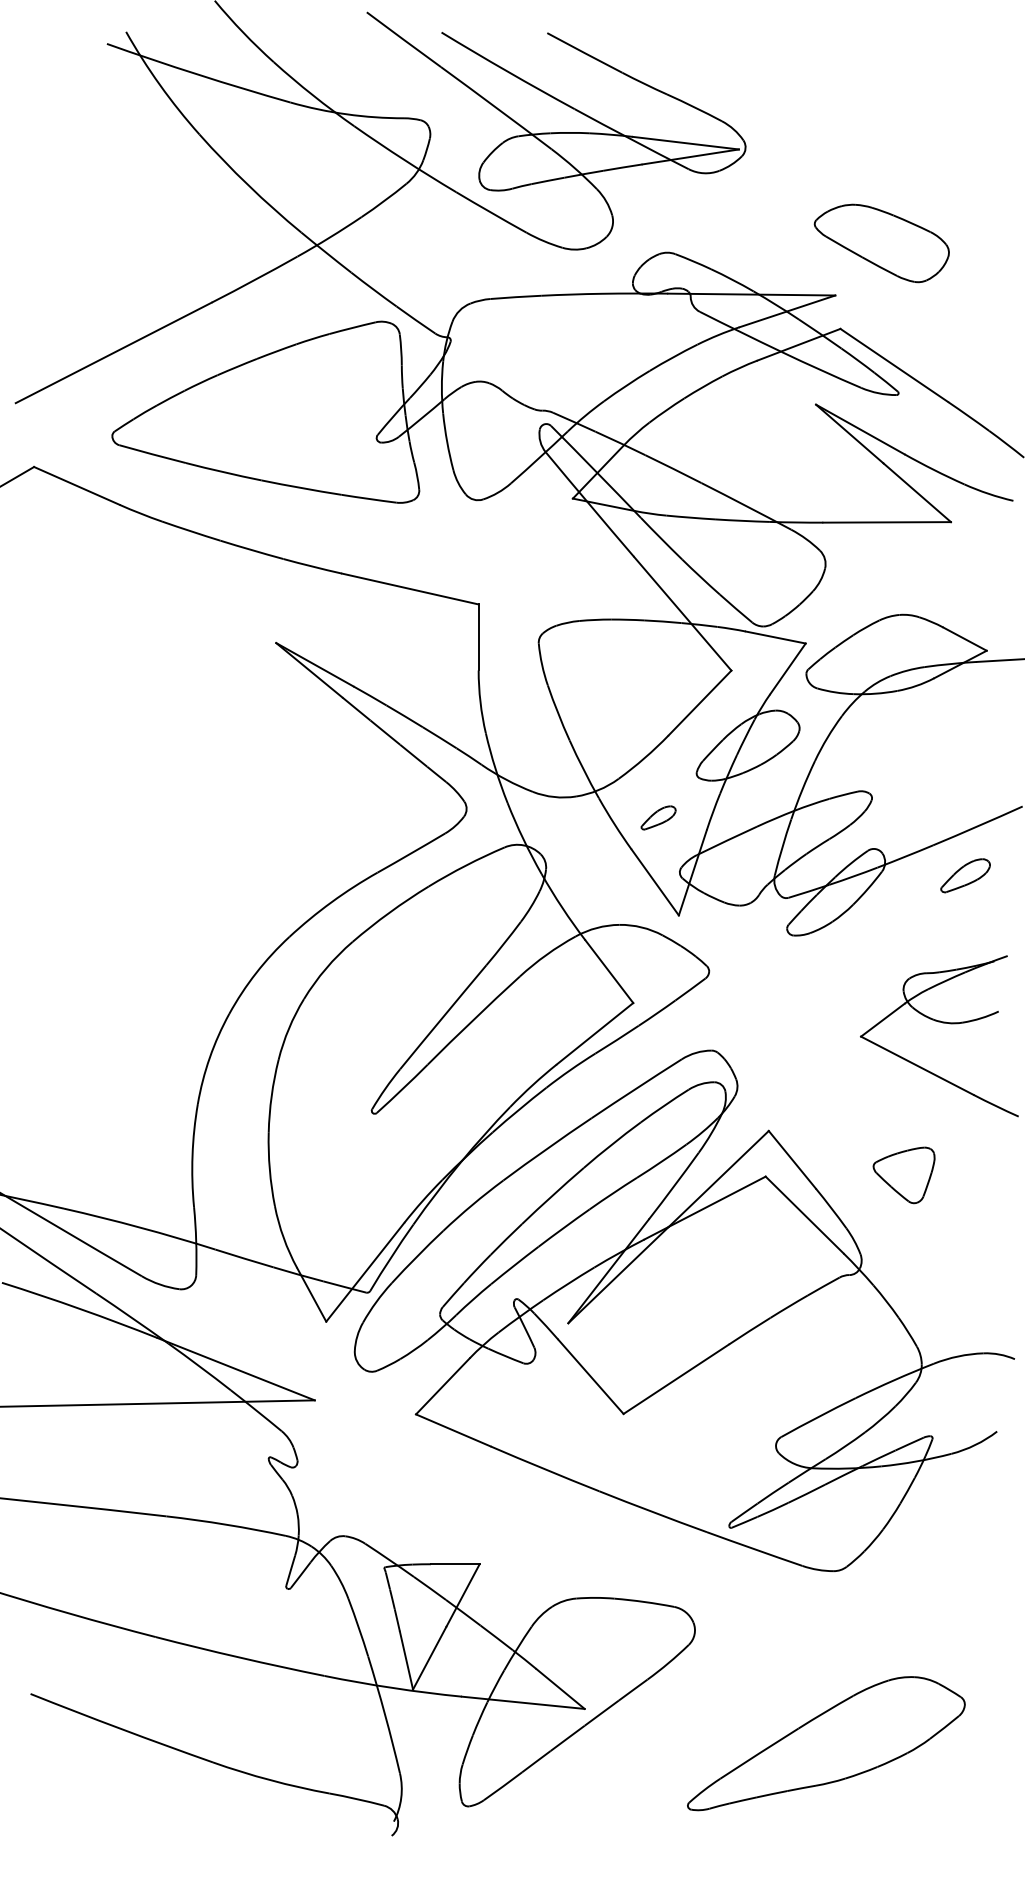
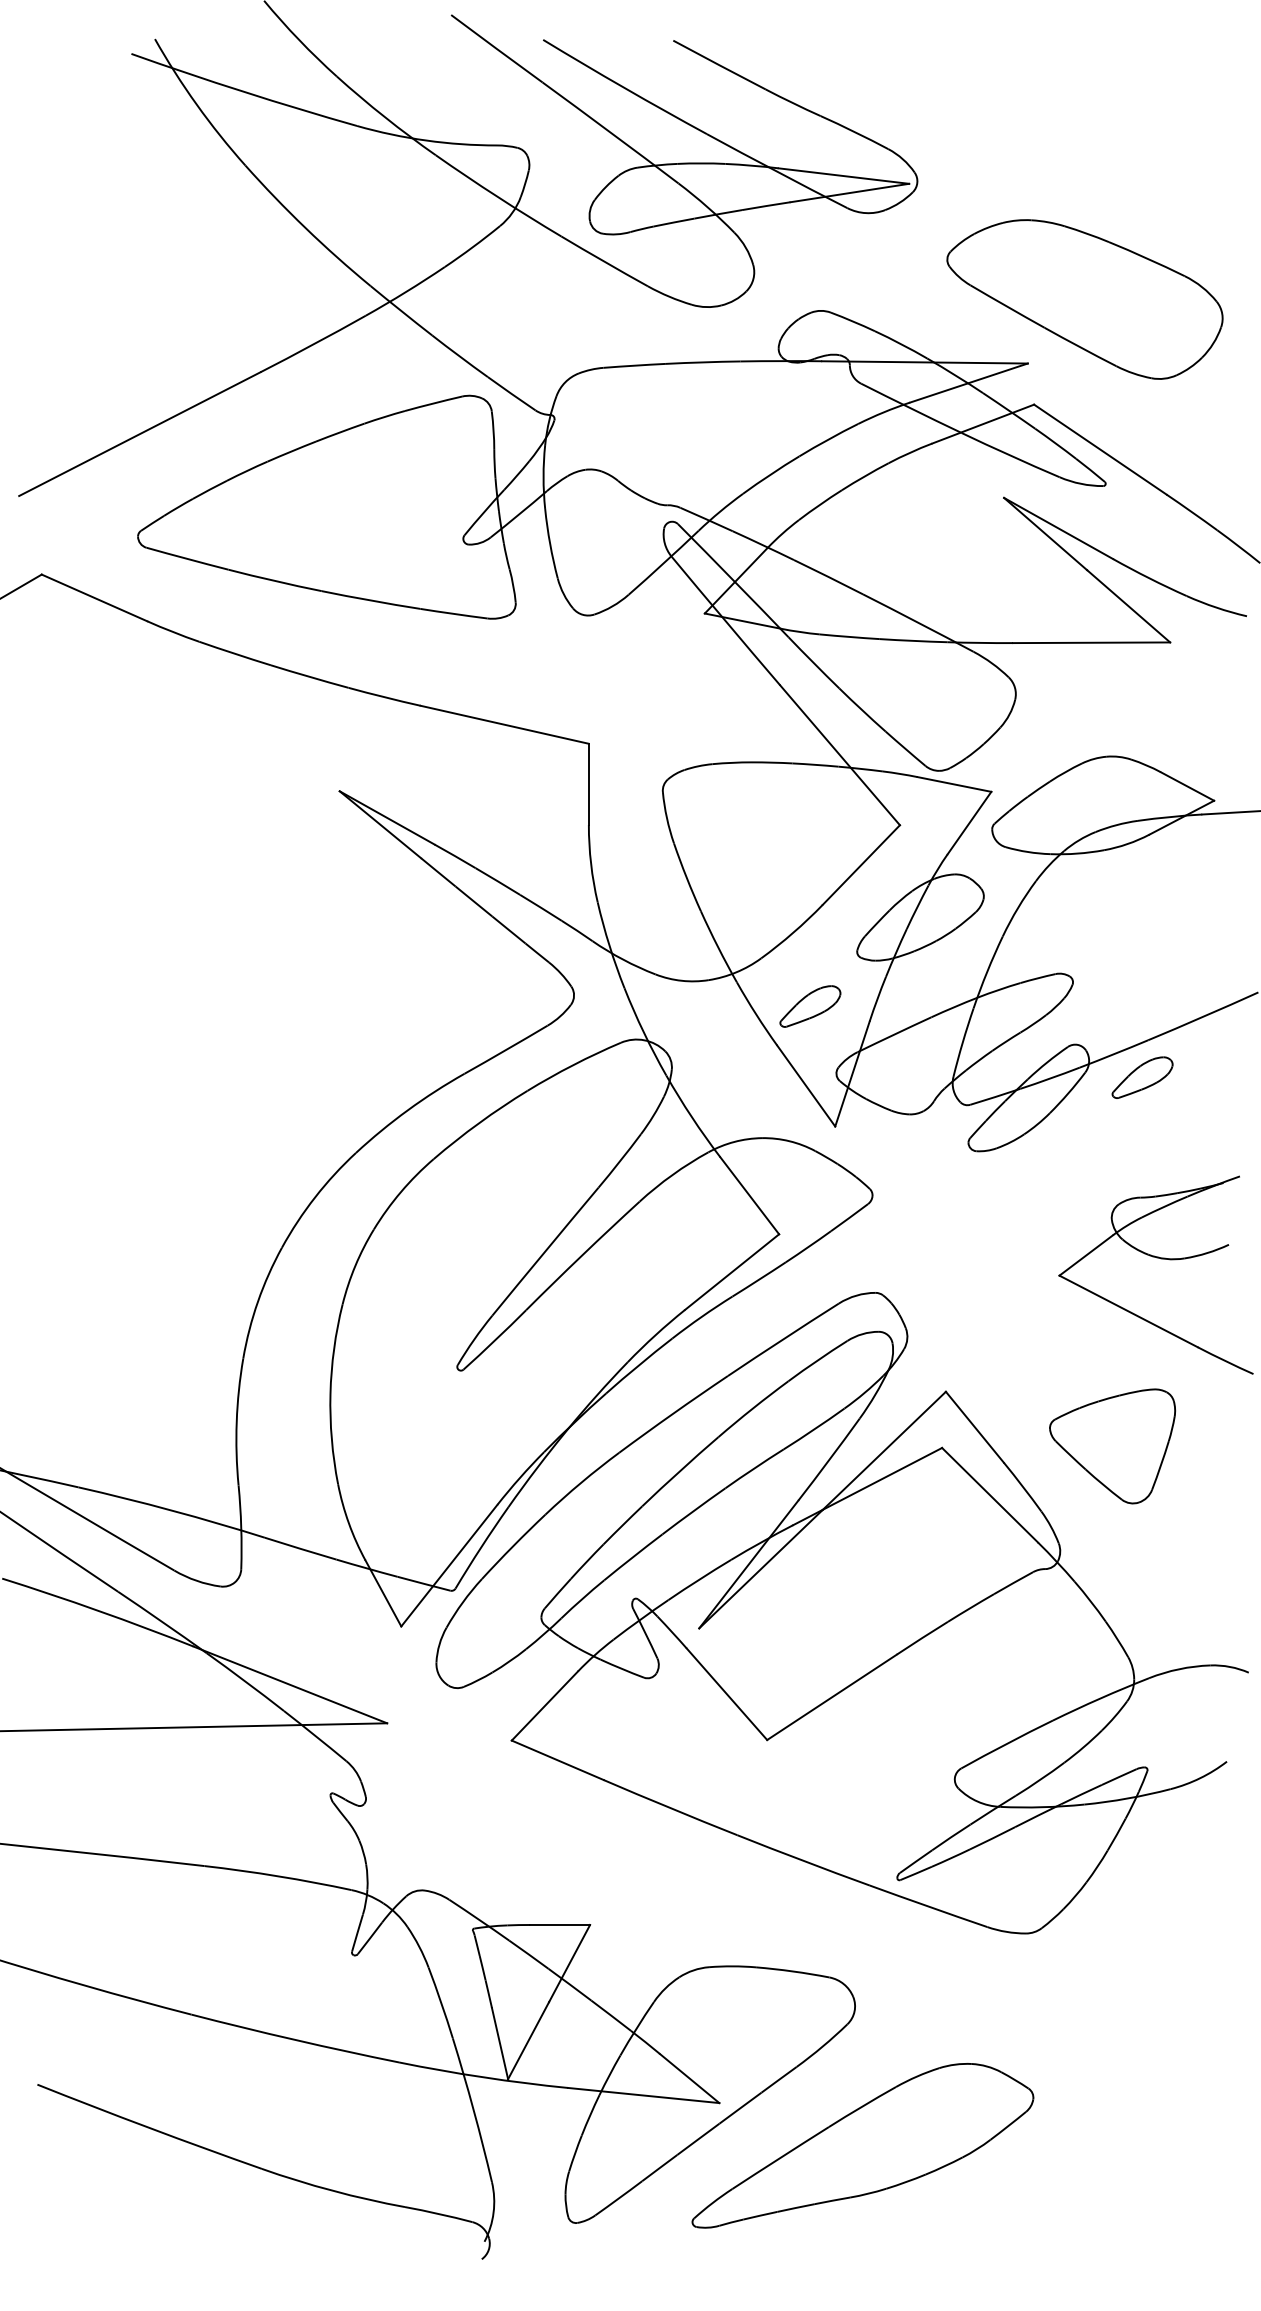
part: (881, 243) -> (1084, 299), size x1.67
part: (658, 817) -> (810, 1005), size x1.43
part: (965, 875) -> (1142, 1077), moved
part: (903, 1175) -> (1111, 1446), size x1.67
part: (826, 1743) -> (863, 2145), moved

